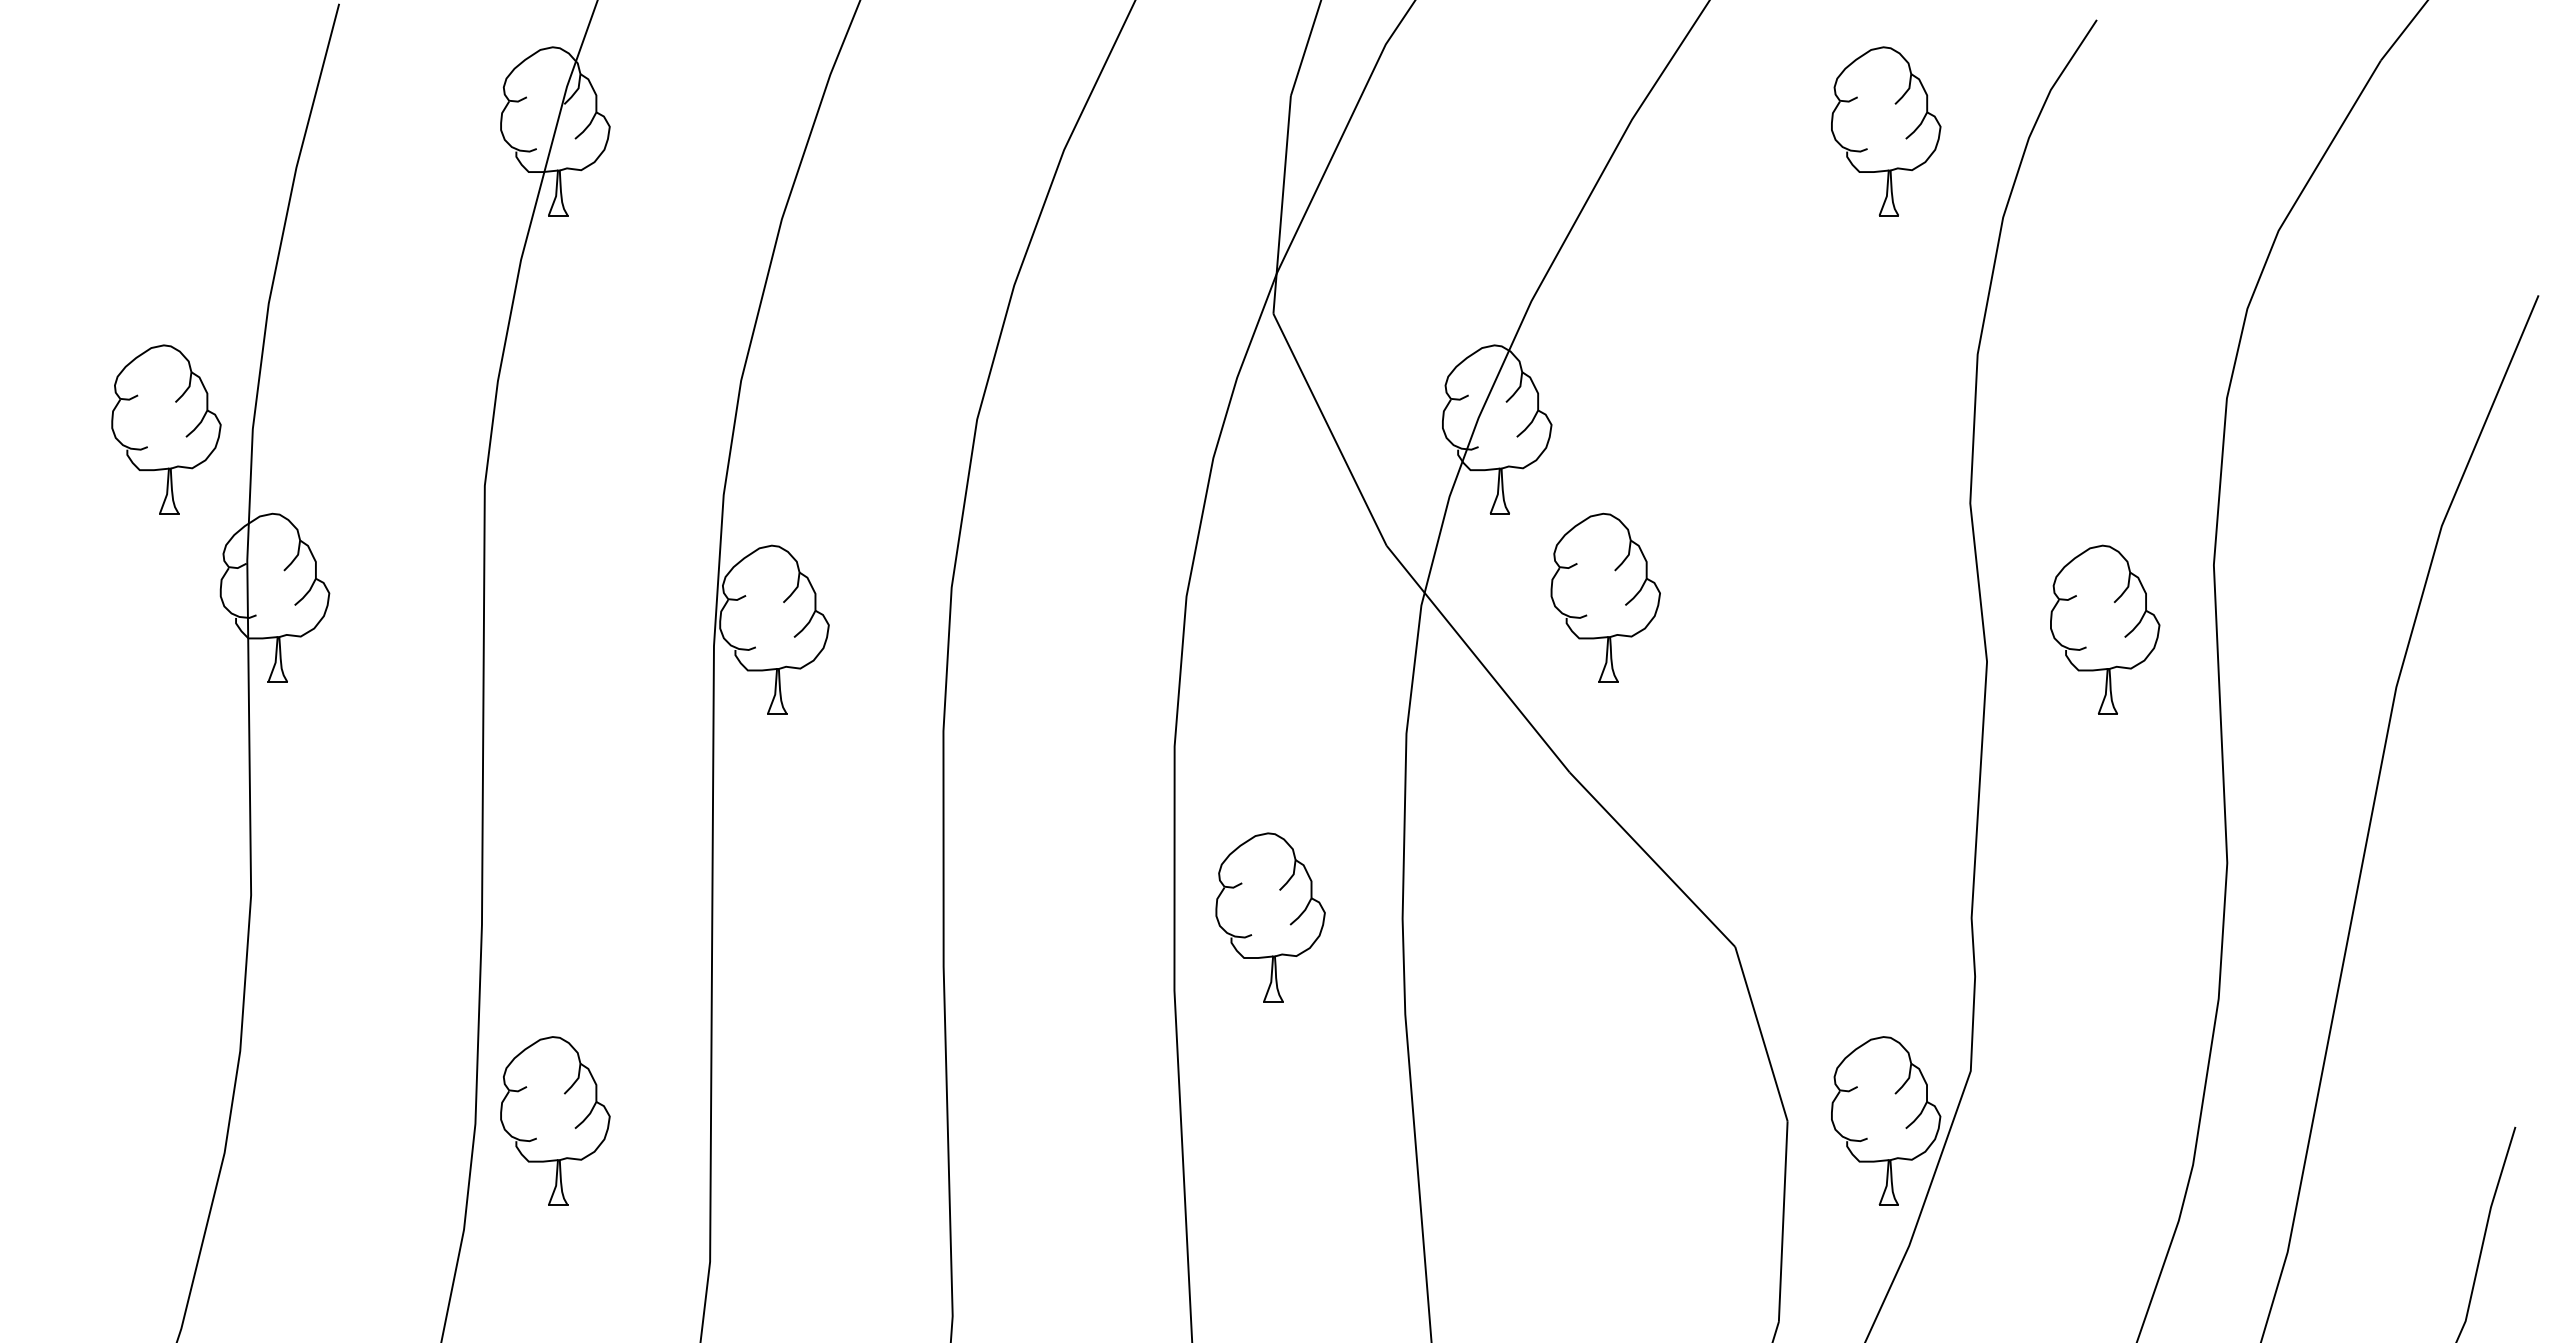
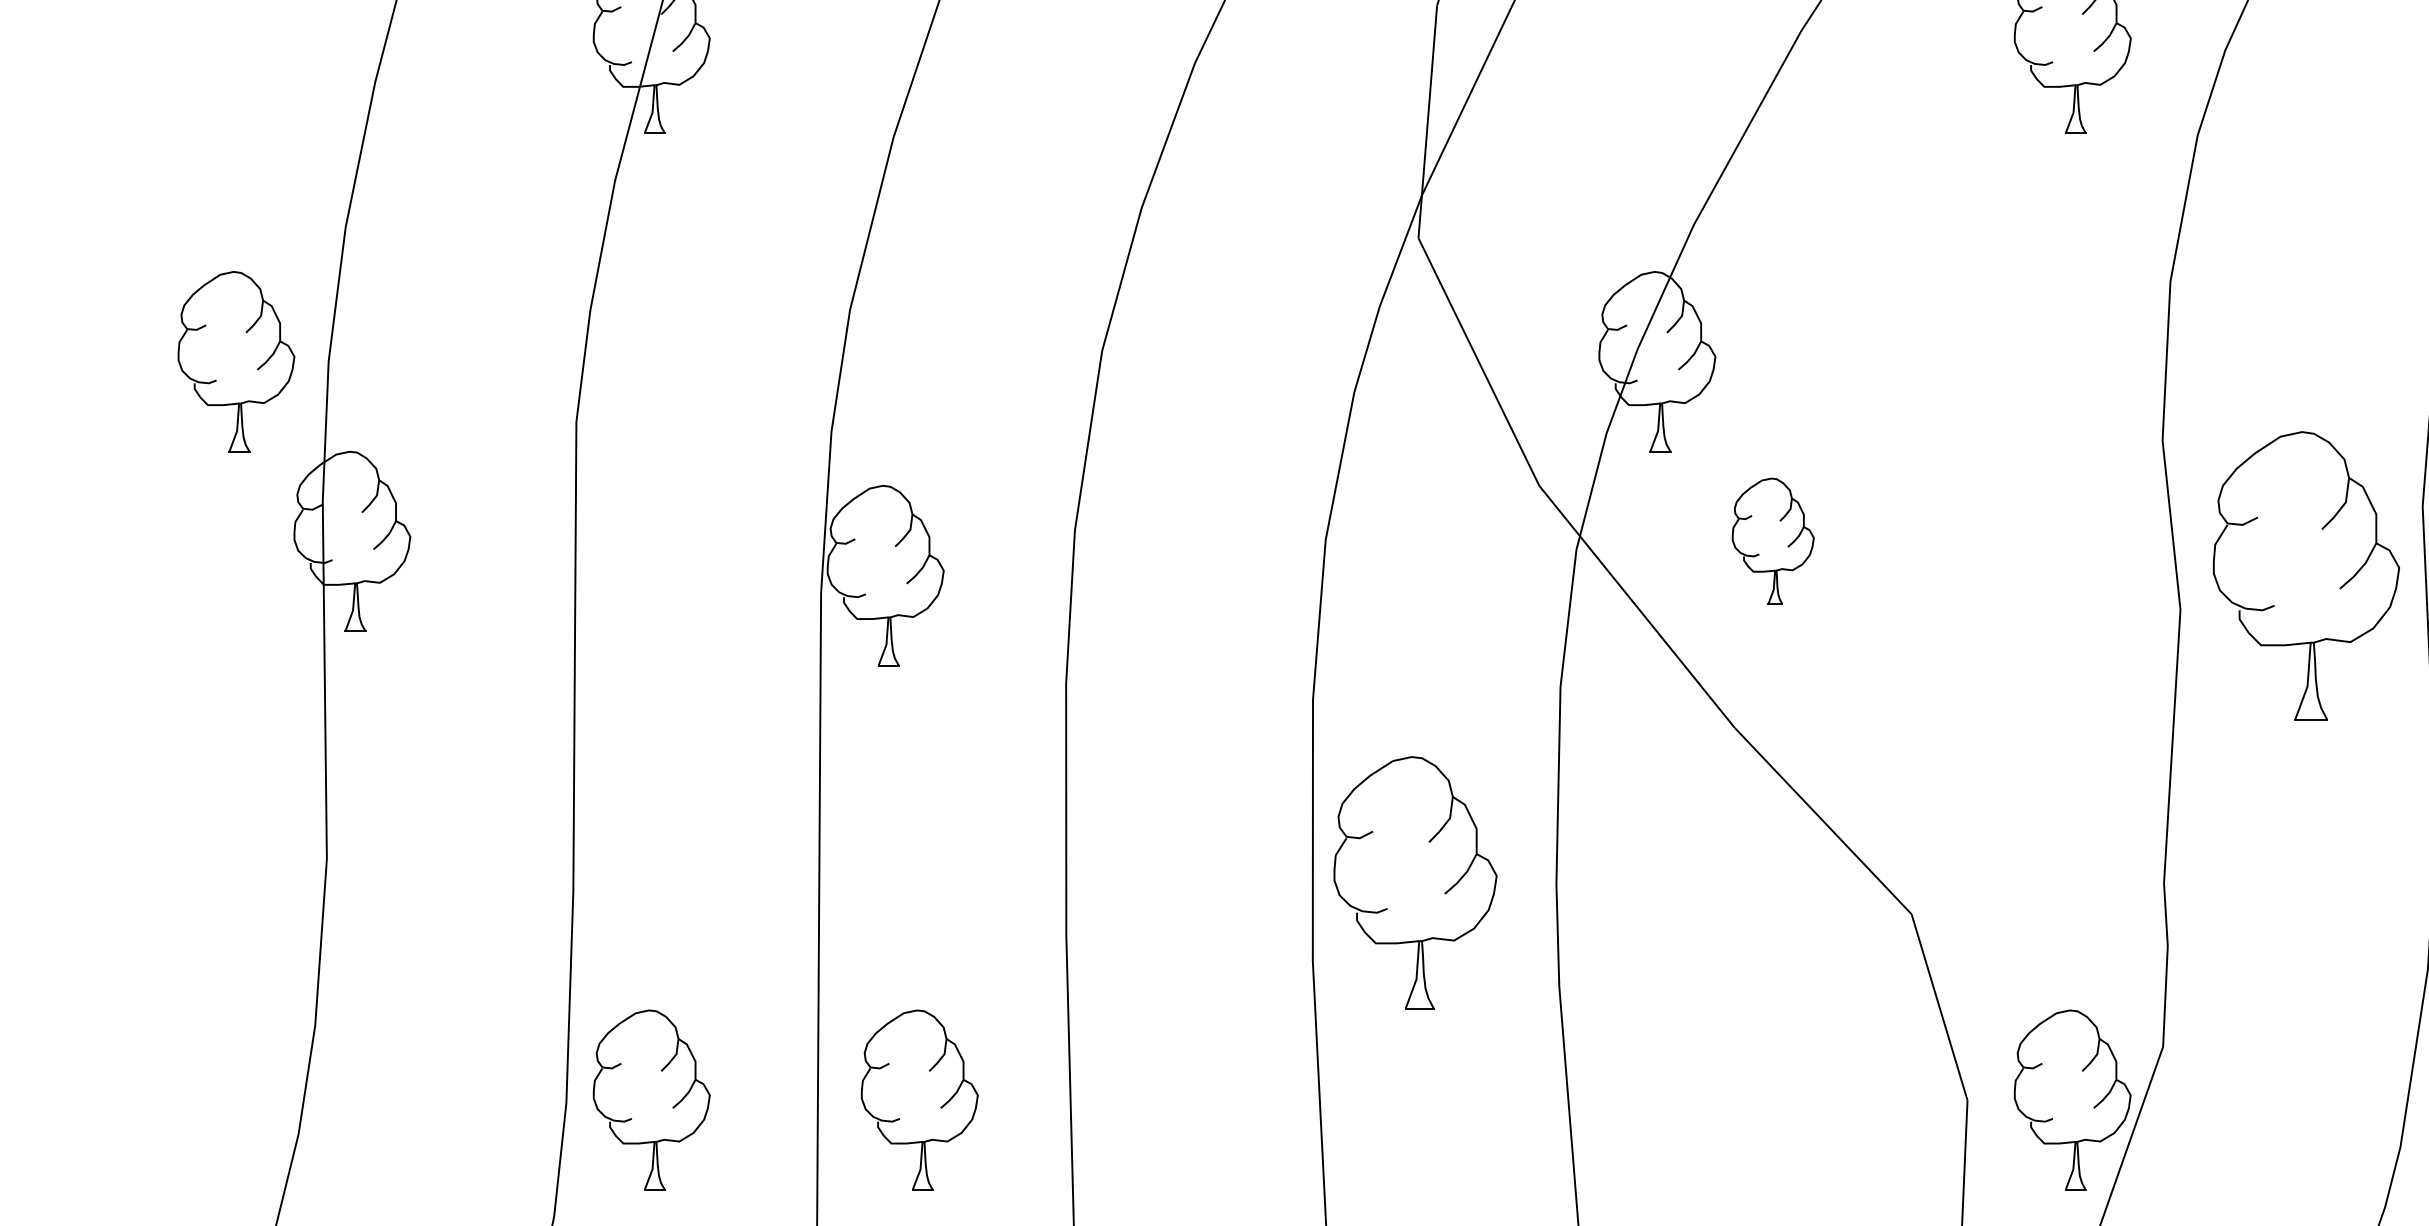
part: (1605, 597) -> (1773, 541), size x0.7
part: (2105, 629) -> (2306, 575), size x1.6
part: (1270, 917) -> (1415, 882), size x1.4
part: (806, 1120) -> (919, 1099), added

